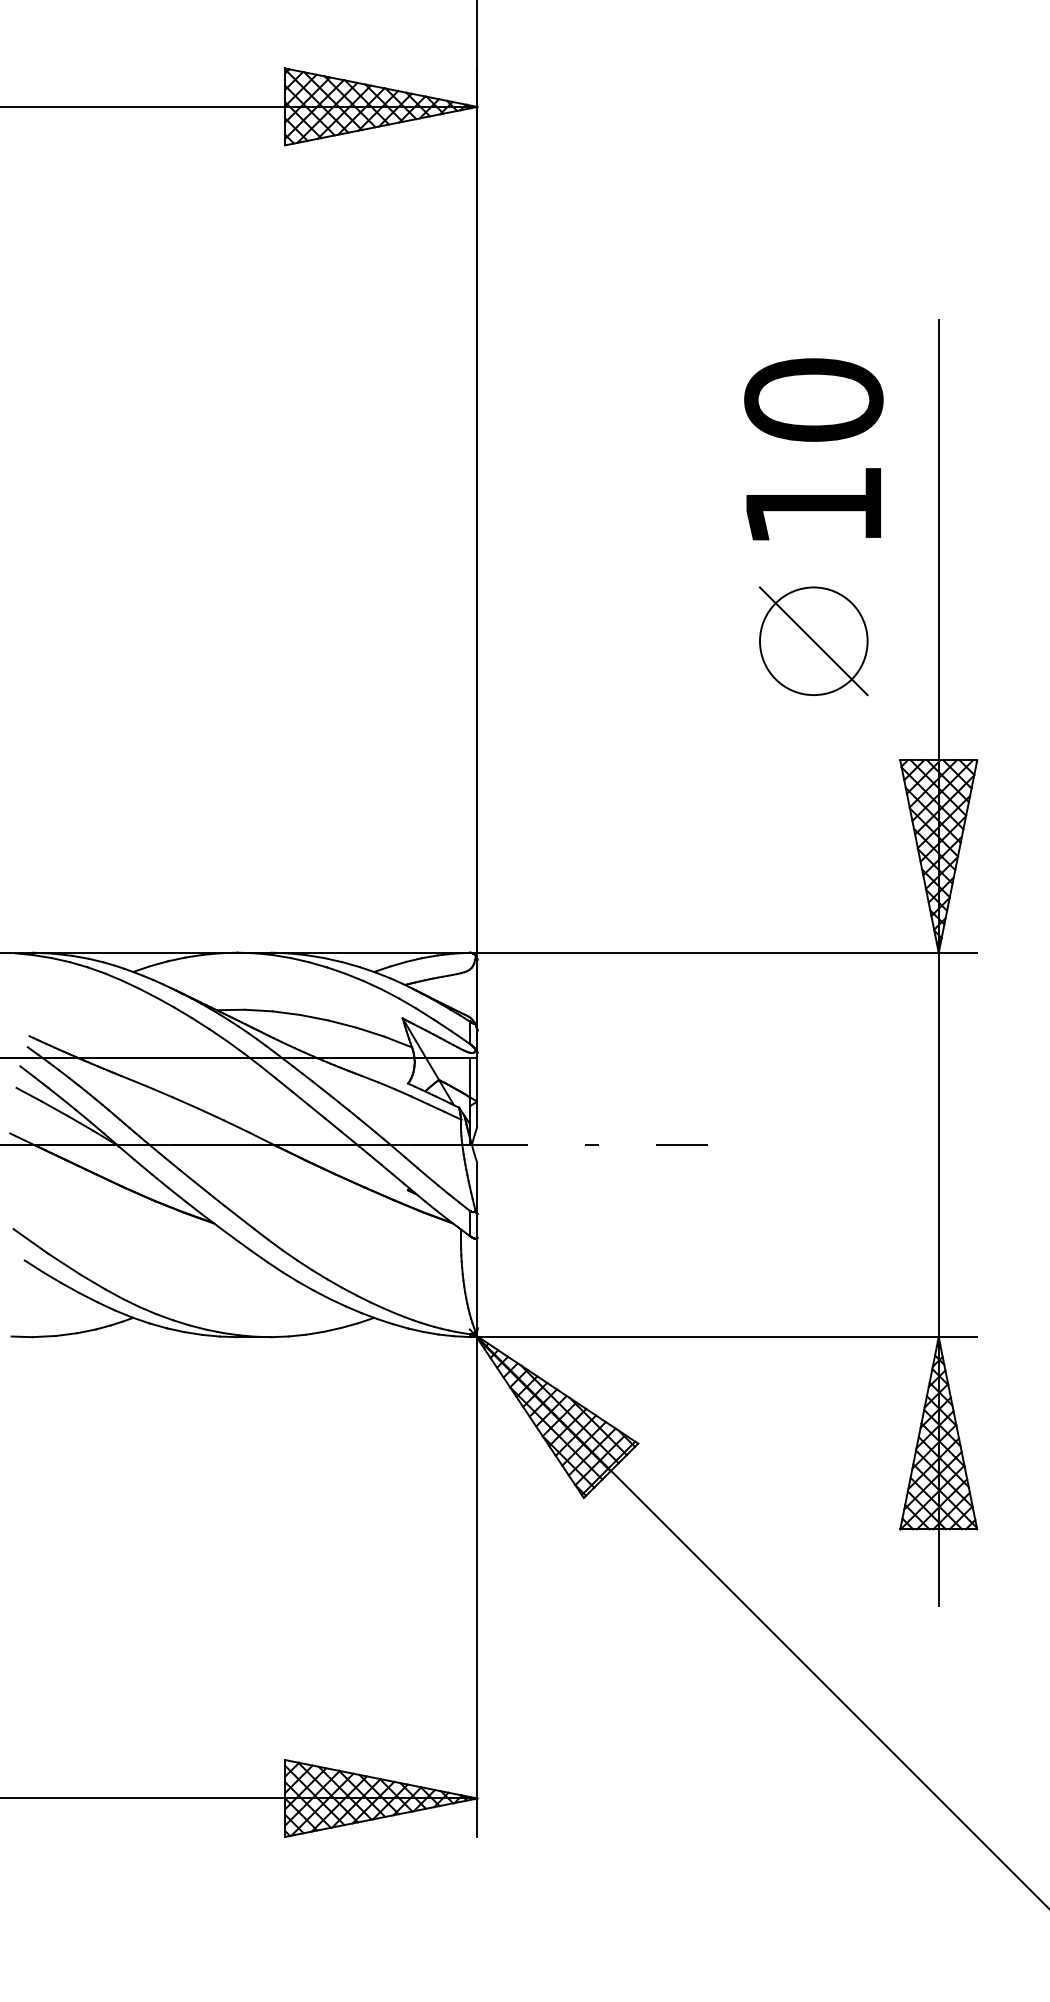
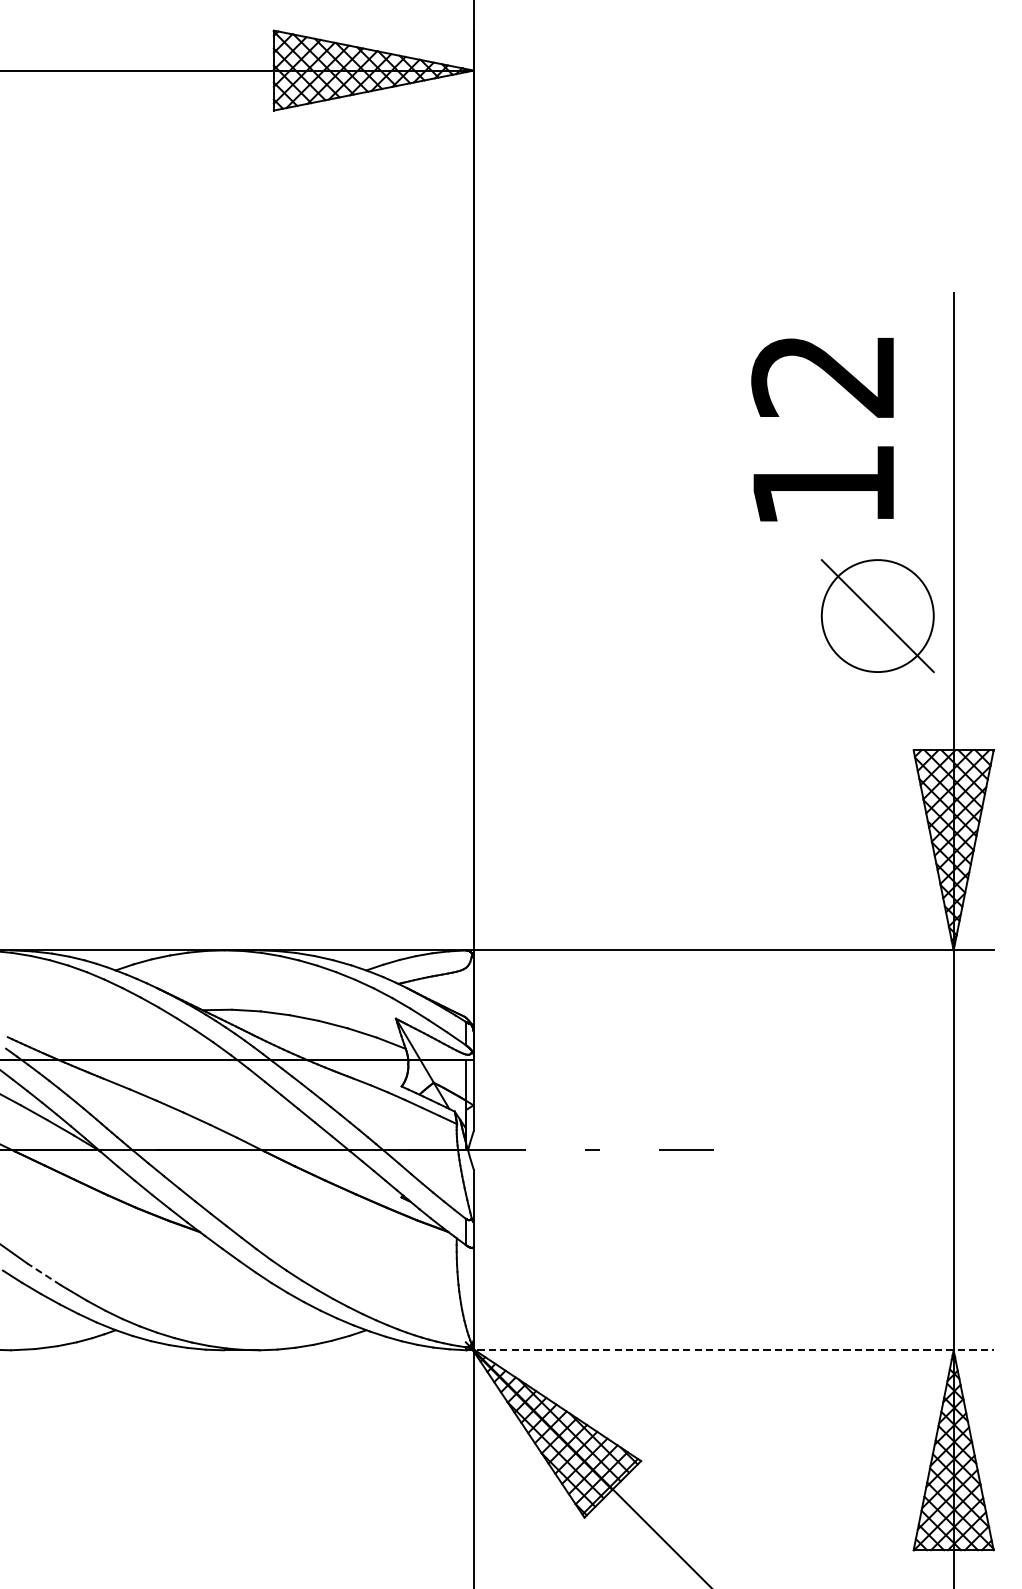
text: (813, 399) -> (823, 374), 10 -> 12
part: (813, 641) -> (877, 616), moved
line: (64, 1264) -> (44, 1274), solid -> dashed
line: (723, 1337) -> (729, 1350), solid -> dashed

